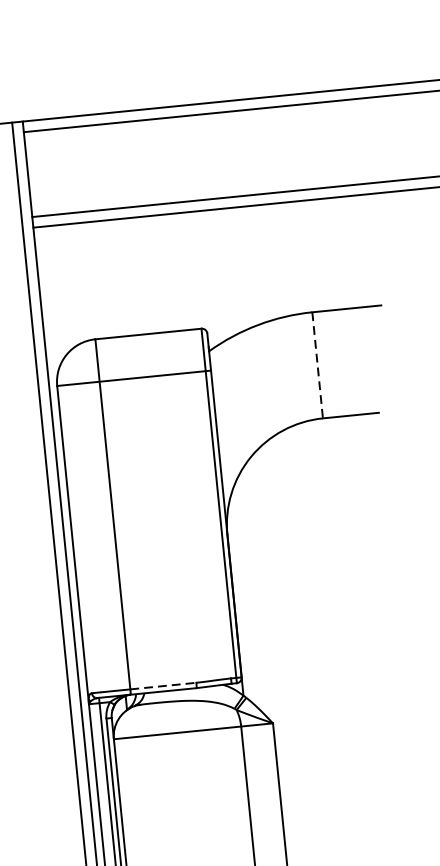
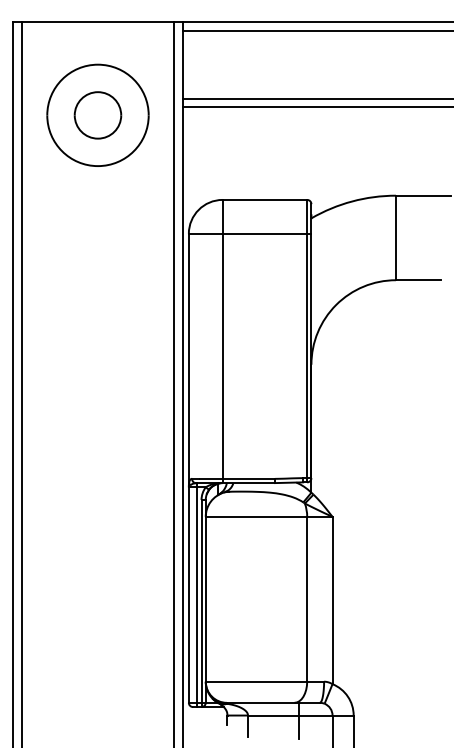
line: (317, 366) -> (395, 238), dashed -> solid
line: (163, 685) -> (249, 478), dashed -> solid

